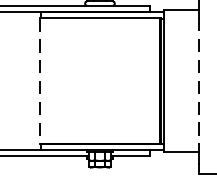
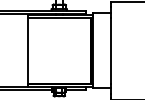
line: (39, 82) -> (27, 51), dashed -> solid
line: (198, 82) -> (111, 51), dashed -> solid

